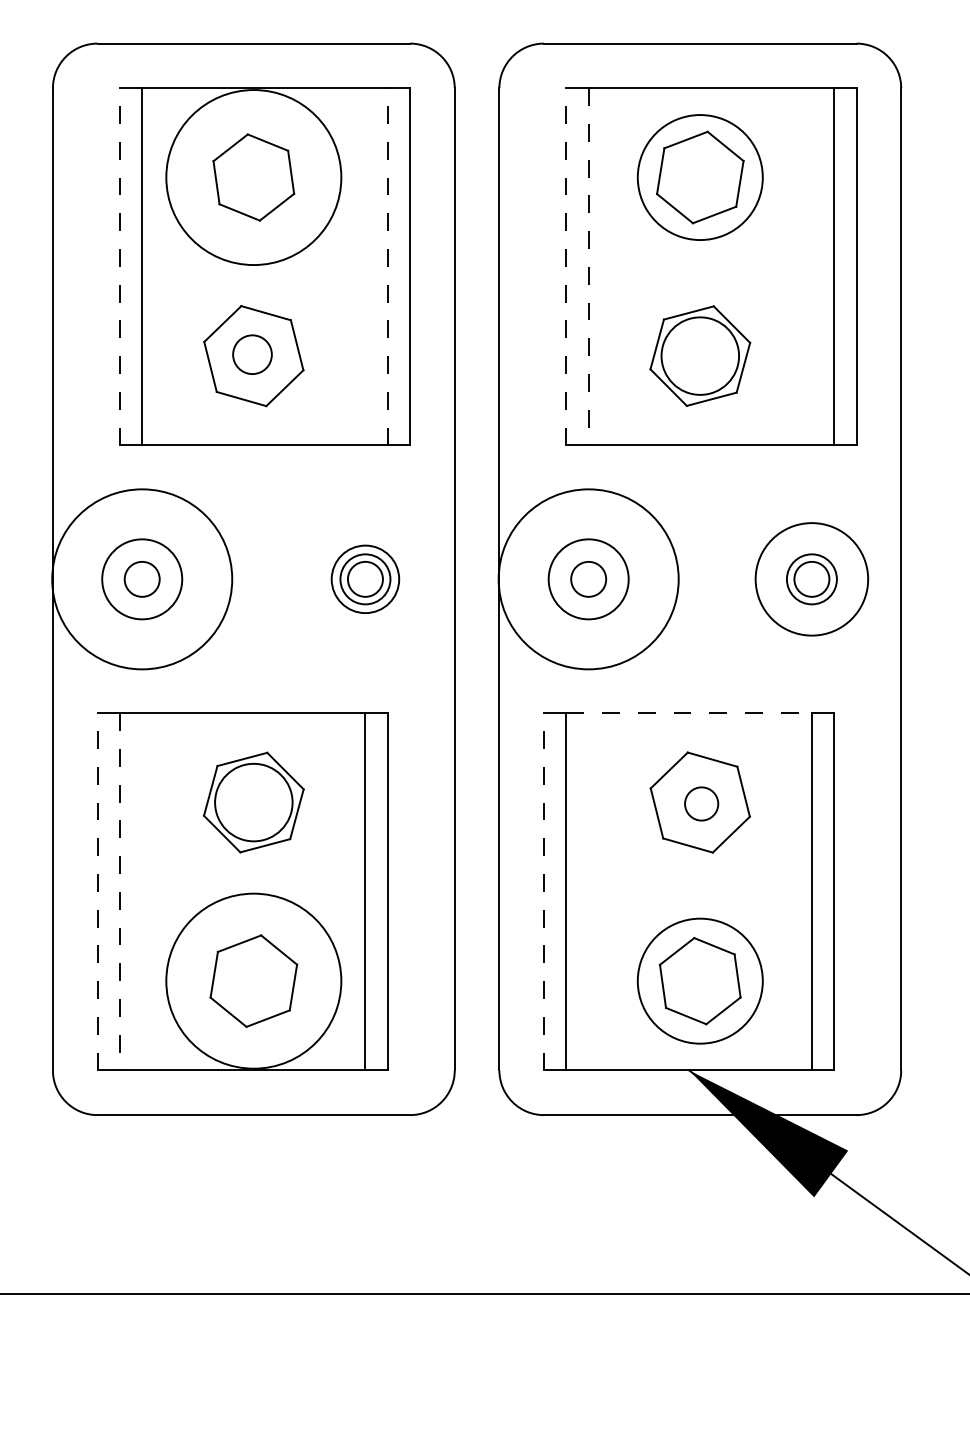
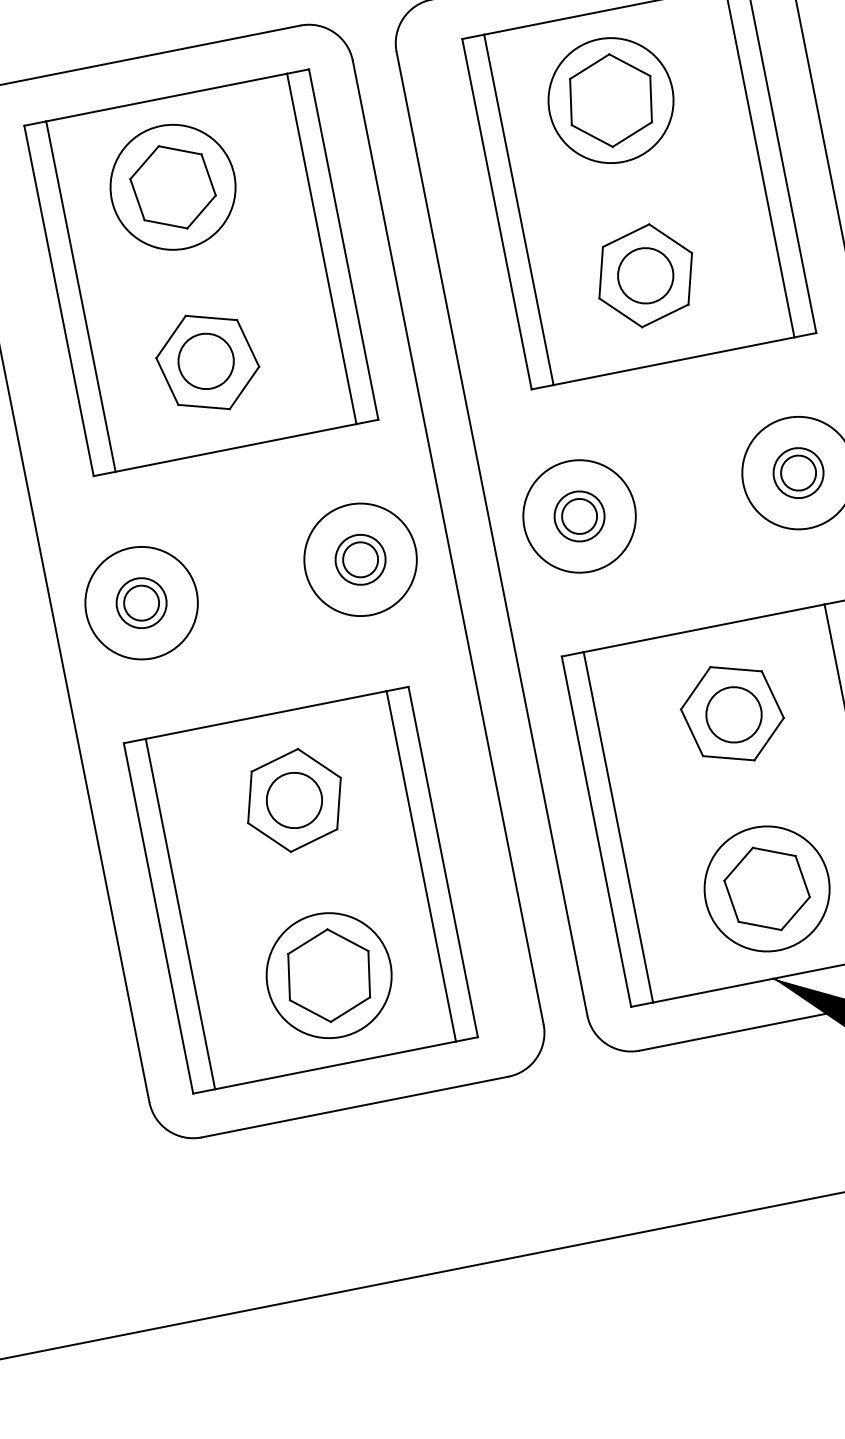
circle: (253, 177) -> (172, 187), size x0.71
line: (119, 266) -> (58, 300), dashed -> solid
line: (387, 266) -> (321, 248), dashed -> solid
line: (566, 266) -> (497, 213), dashed -> solid
line: (588, 266) -> (518, 209), dashed -> solid
circle: (252, 354) -> (206, 361), size x1.43
circle: (699, 355) -> (644, 275), size x0.71
circle: (141, 579) -> (140, 603), size x0.62
circle: (142, 579) -> (141, 603), size x0.62
circle: (365, 579) -> (360, 559), size x1.67
circle: (588, 579) -> (579, 516), size x0.62
circle: (588, 579) -> (579, 516), size x0.62
line: (689, 713) -> (704, 628), dashed -> solid
circle: (253, 802) -> (294, 800), size x0.71
circle: (701, 803) -> (733, 714), size x1.67
line: (97, 891) -> (158, 918), dashed -> solid
line: (119, 891) -> (179, 913), dashed -> solid
line: (544, 891) -> (596, 831), dashed -> solid
circle: (253, 980) -> (328, 975), size x0.71

